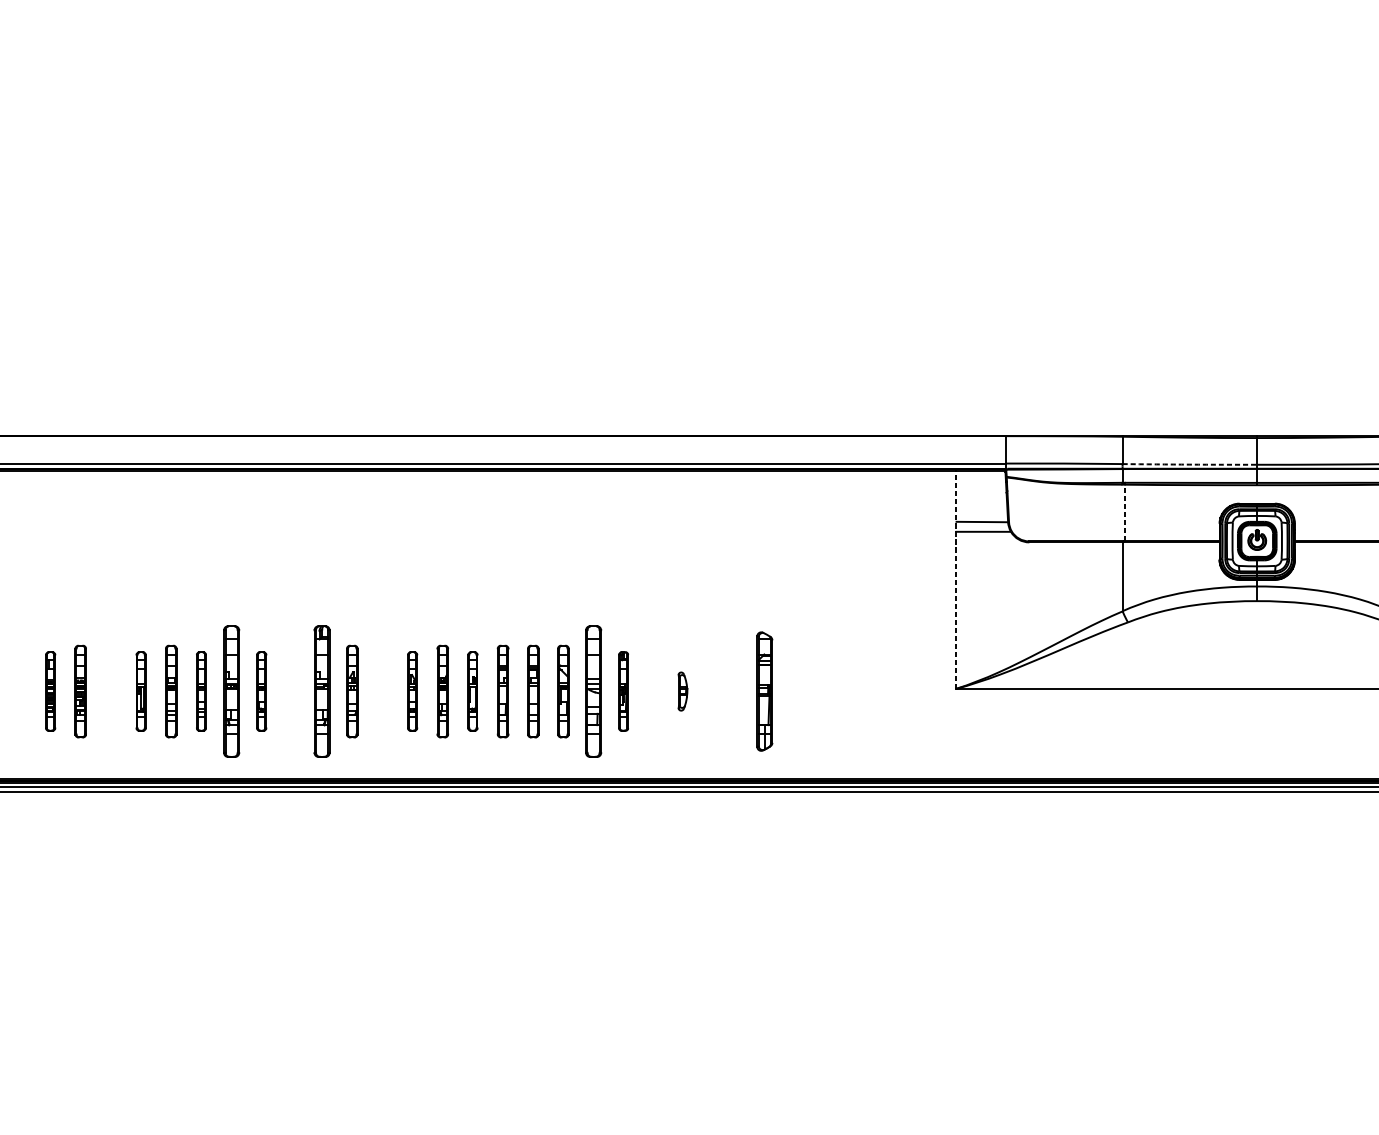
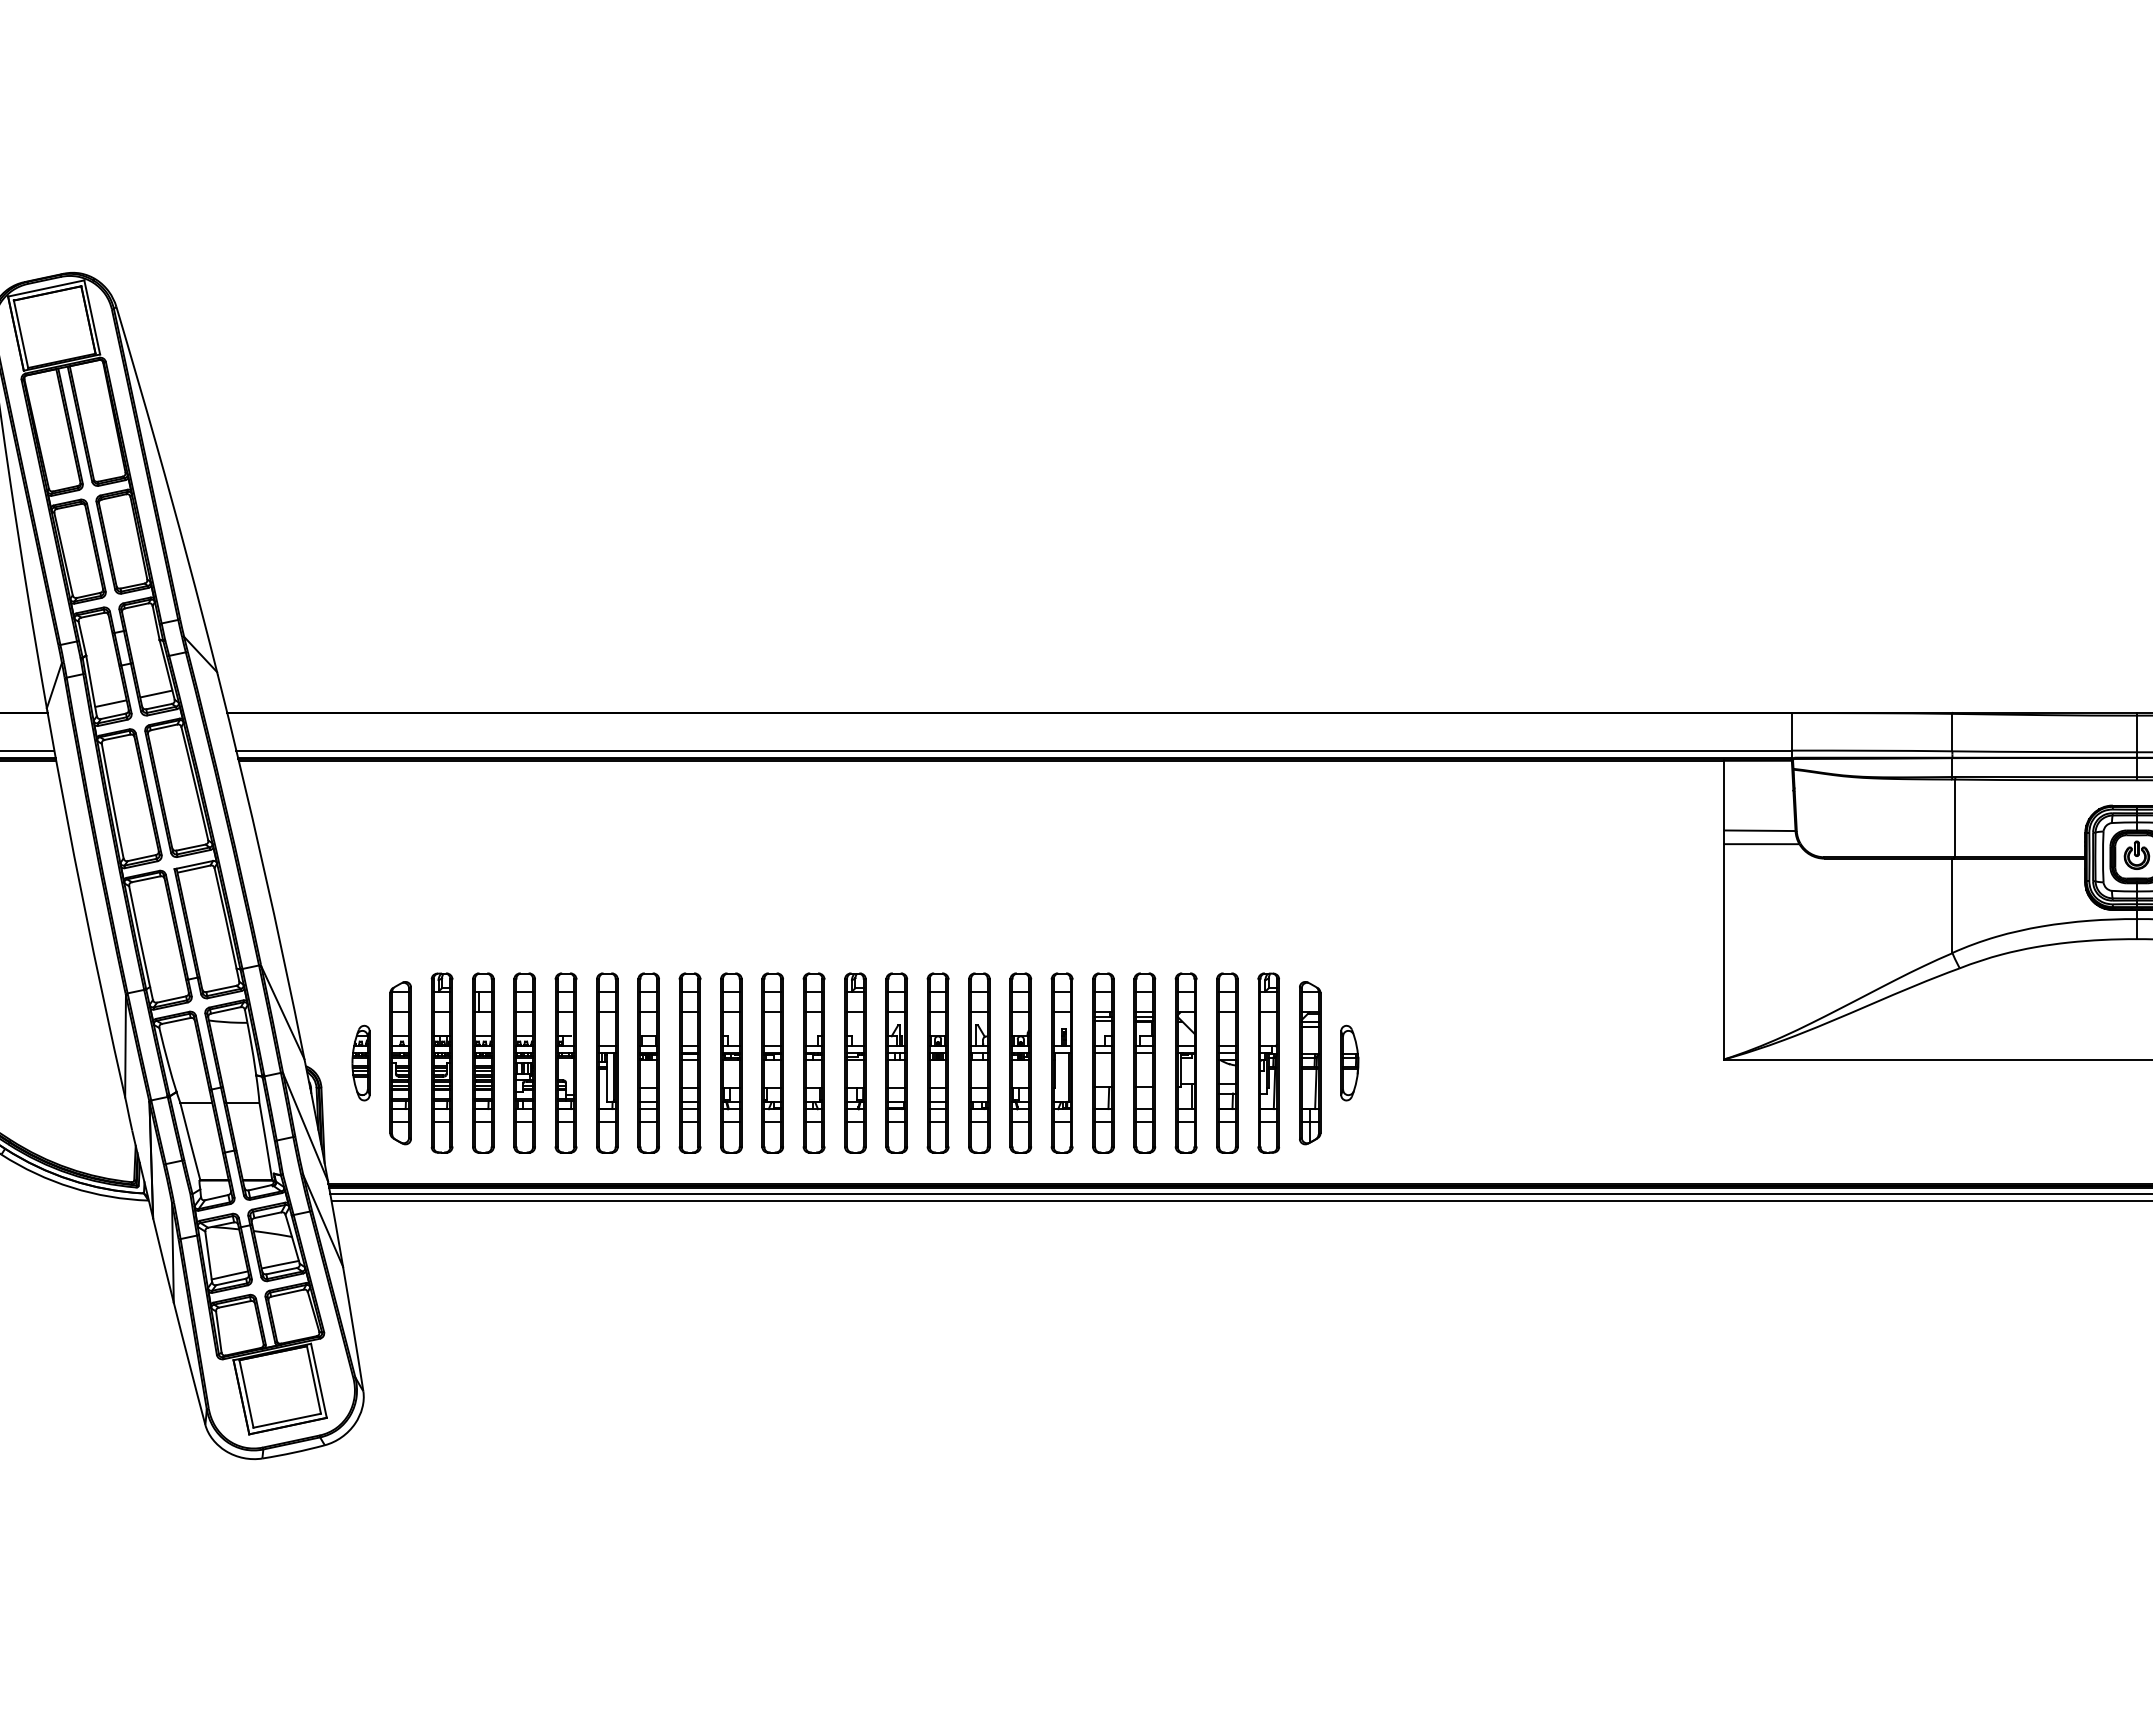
arc: (1189, 464) -> (2044, 752), dashed -> solid
line: (1124, 513) -> (1955, 818), dashed -> solid
line: (955, 578) -> (1723, 908), dashed -> solid
part: (20, 691) -> (441, 1062), added
part: (50, 691) -> (483, 1062), size x1.67
part: (80, 691) -> (524, 1062), size x1.43
part: (110, 691) -> (565, 1062), added
part: (141, 691) -> (607, 1062), size x1.67
part: (171, 691) -> (648, 1062), size x1.43
part: (201, 691) -> (689, 1062), size x1.67
part: (261, 691) -> (772, 1062), size x1.67
part: (291, 691) -> (813, 1062), added
part: (352, 691) -> (896, 1062), size x1.43
part: (382, 691) -> (937, 1062), added
part: (412, 691) -> (979, 1062), size x1.67
part: (442, 691) -> (1020, 1062), size x1.43
part: (472, 691) -> (1061, 1062), size x1.67
part: (503, 691) -> (1103, 1062), size x1.43
part: (533, 691) -> (1144, 1062), size x1.43
part: (562, 691) -> (1185, 1062), size x1.43
part: (623, 691) -> (1268, 1062), size x1.67
part: (682, 691) -> (1349, 1062), size x1.43
part: (765, 691) -> (1310, 1063), moved

